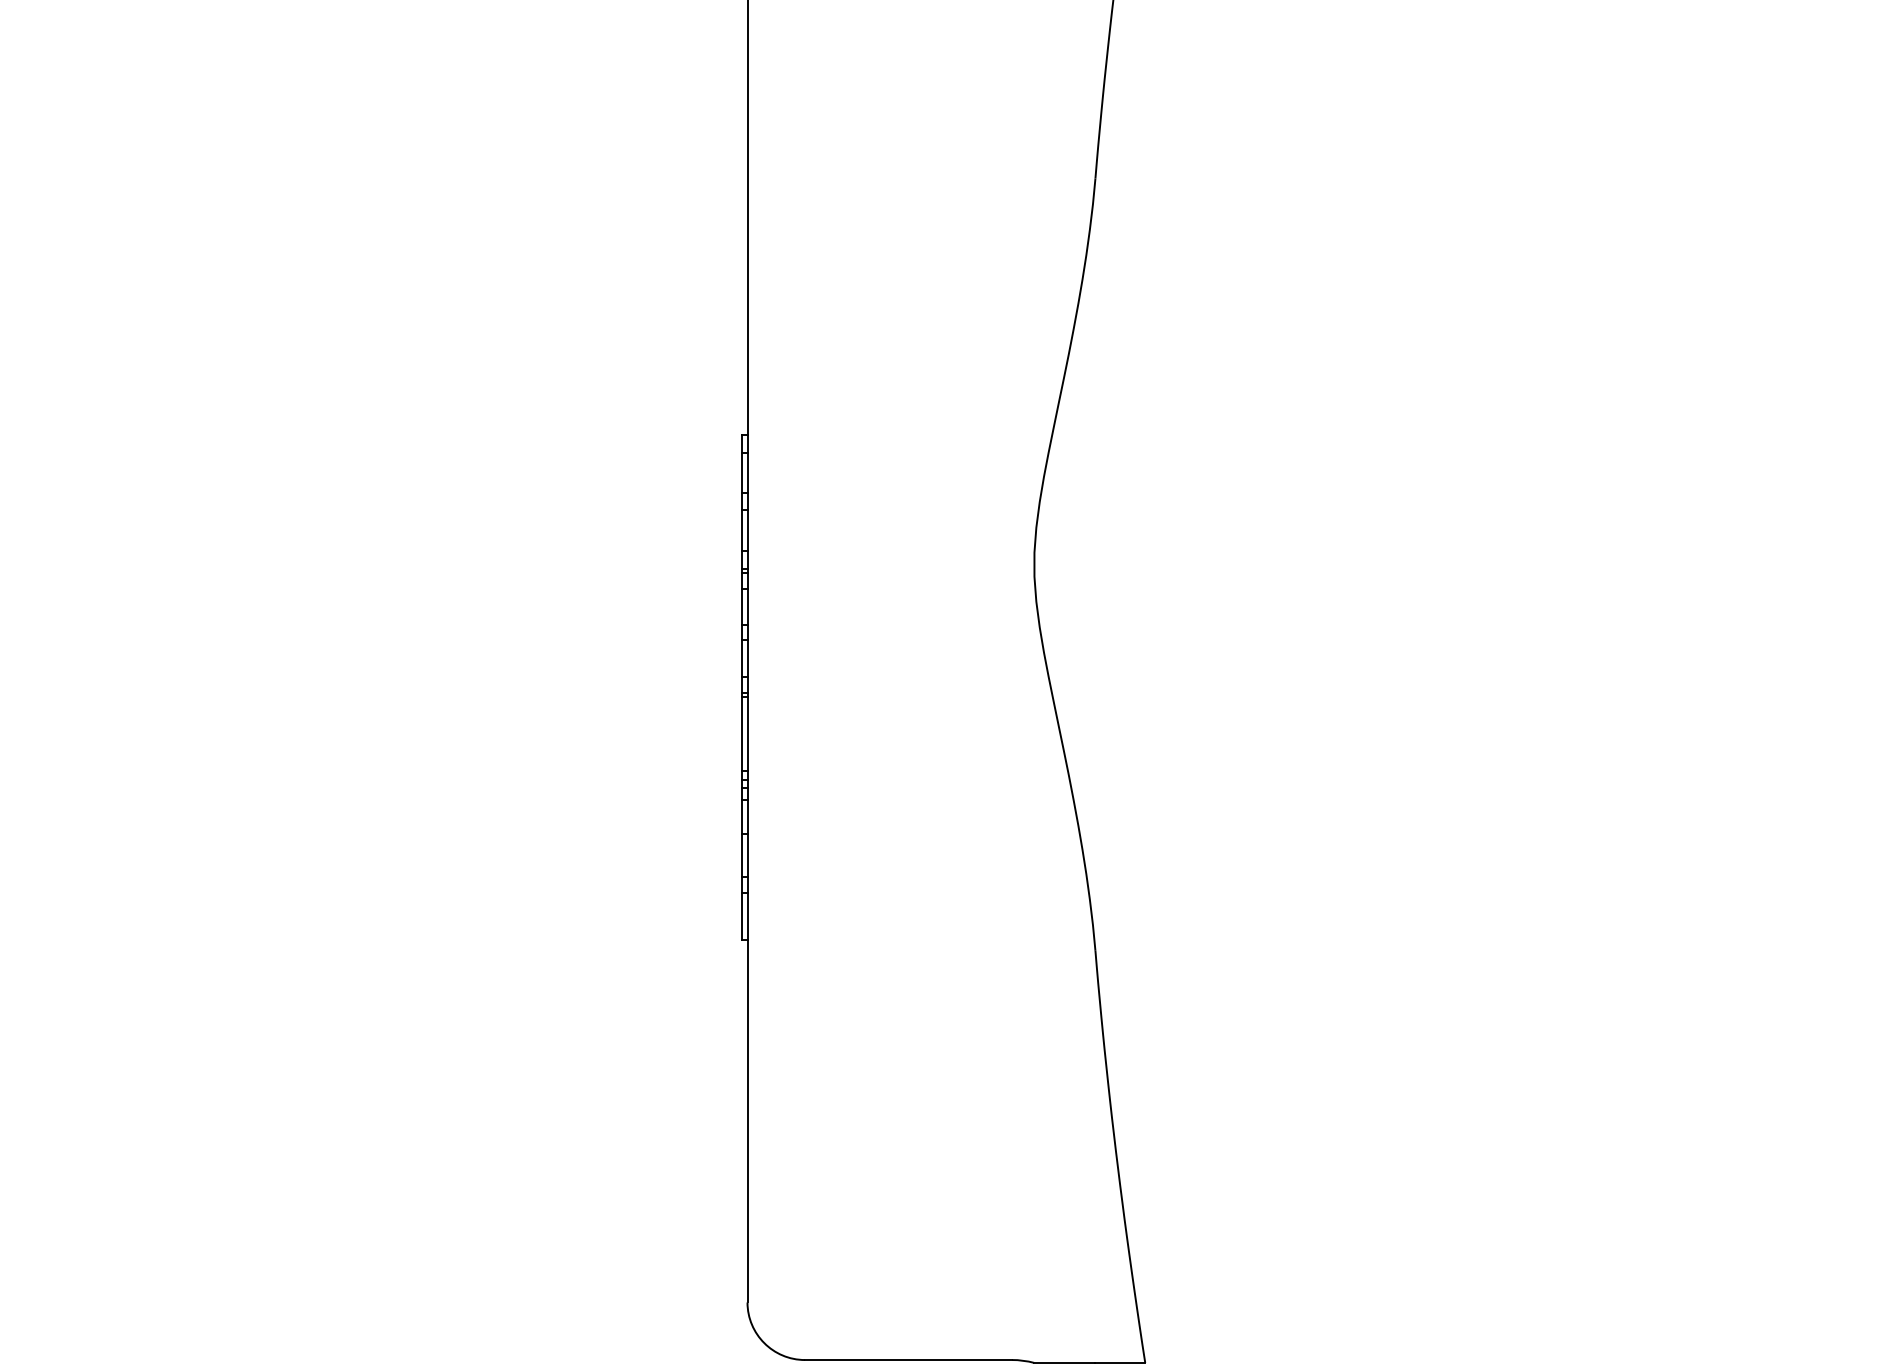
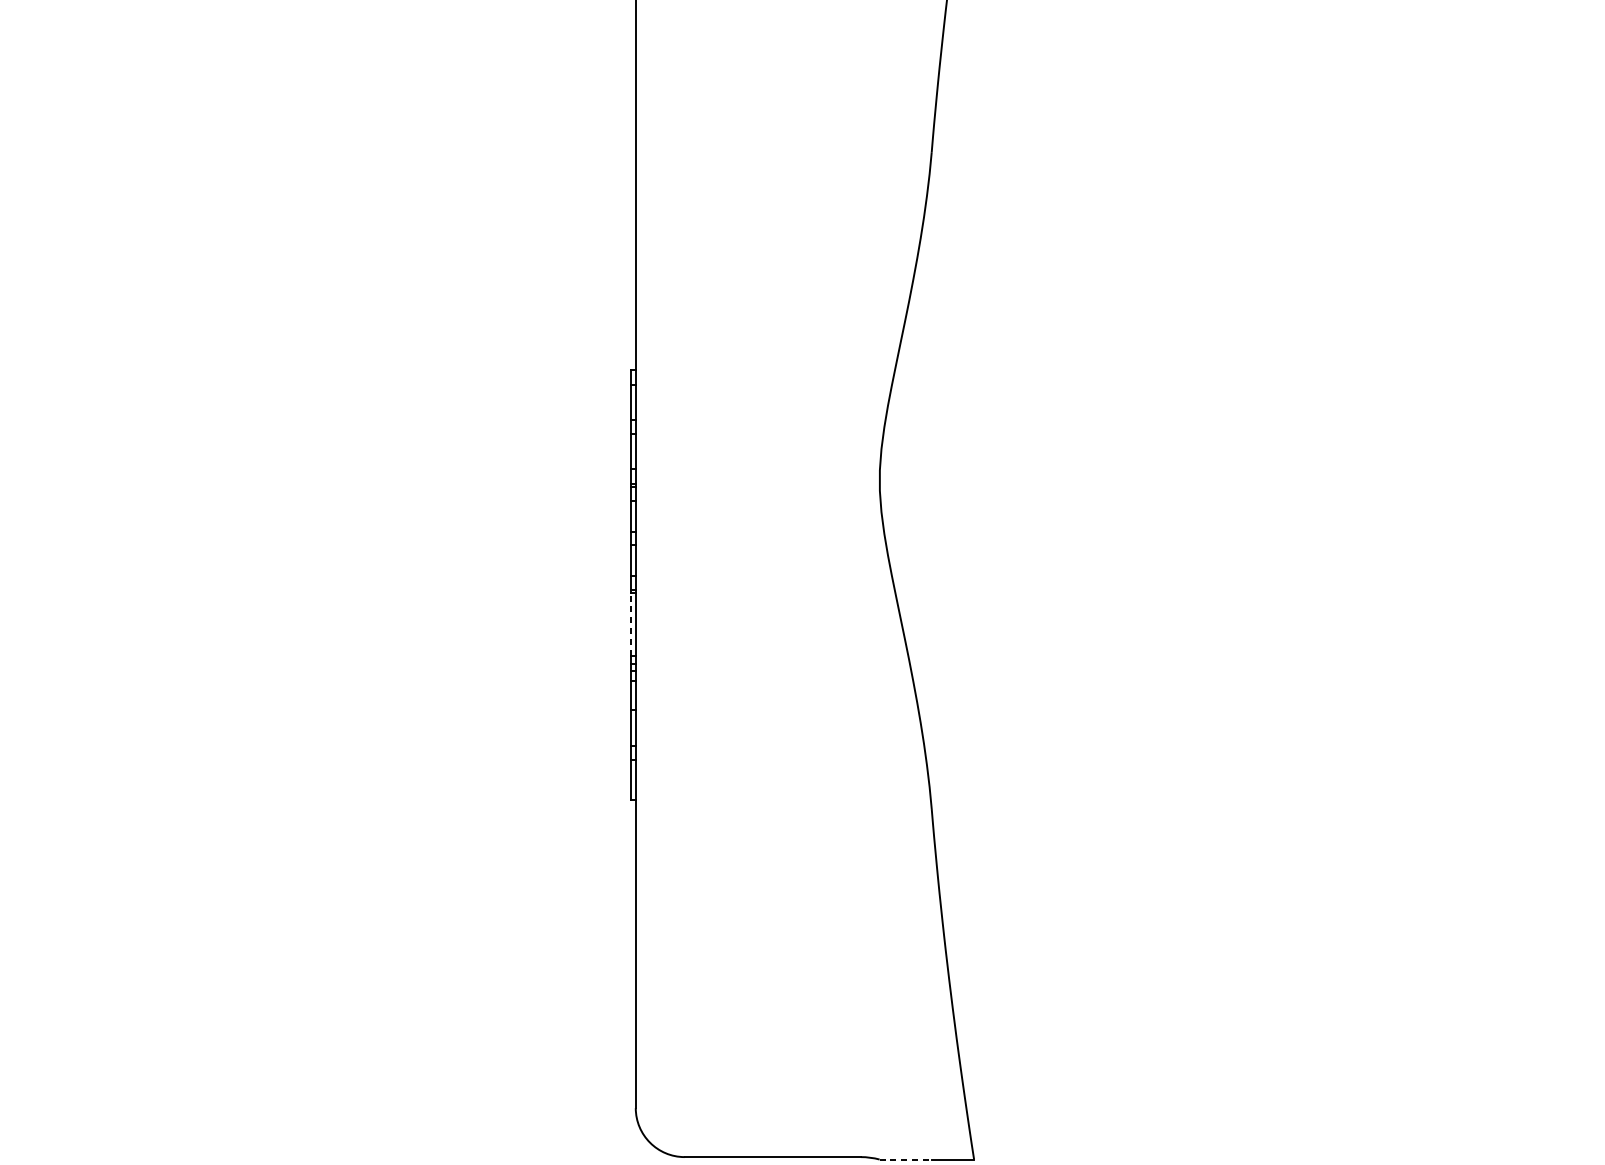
line: (741, 733) -> (630, 624), solid -> dashed
line: (1064, 1362) -> (905, 1159), solid -> dashed

